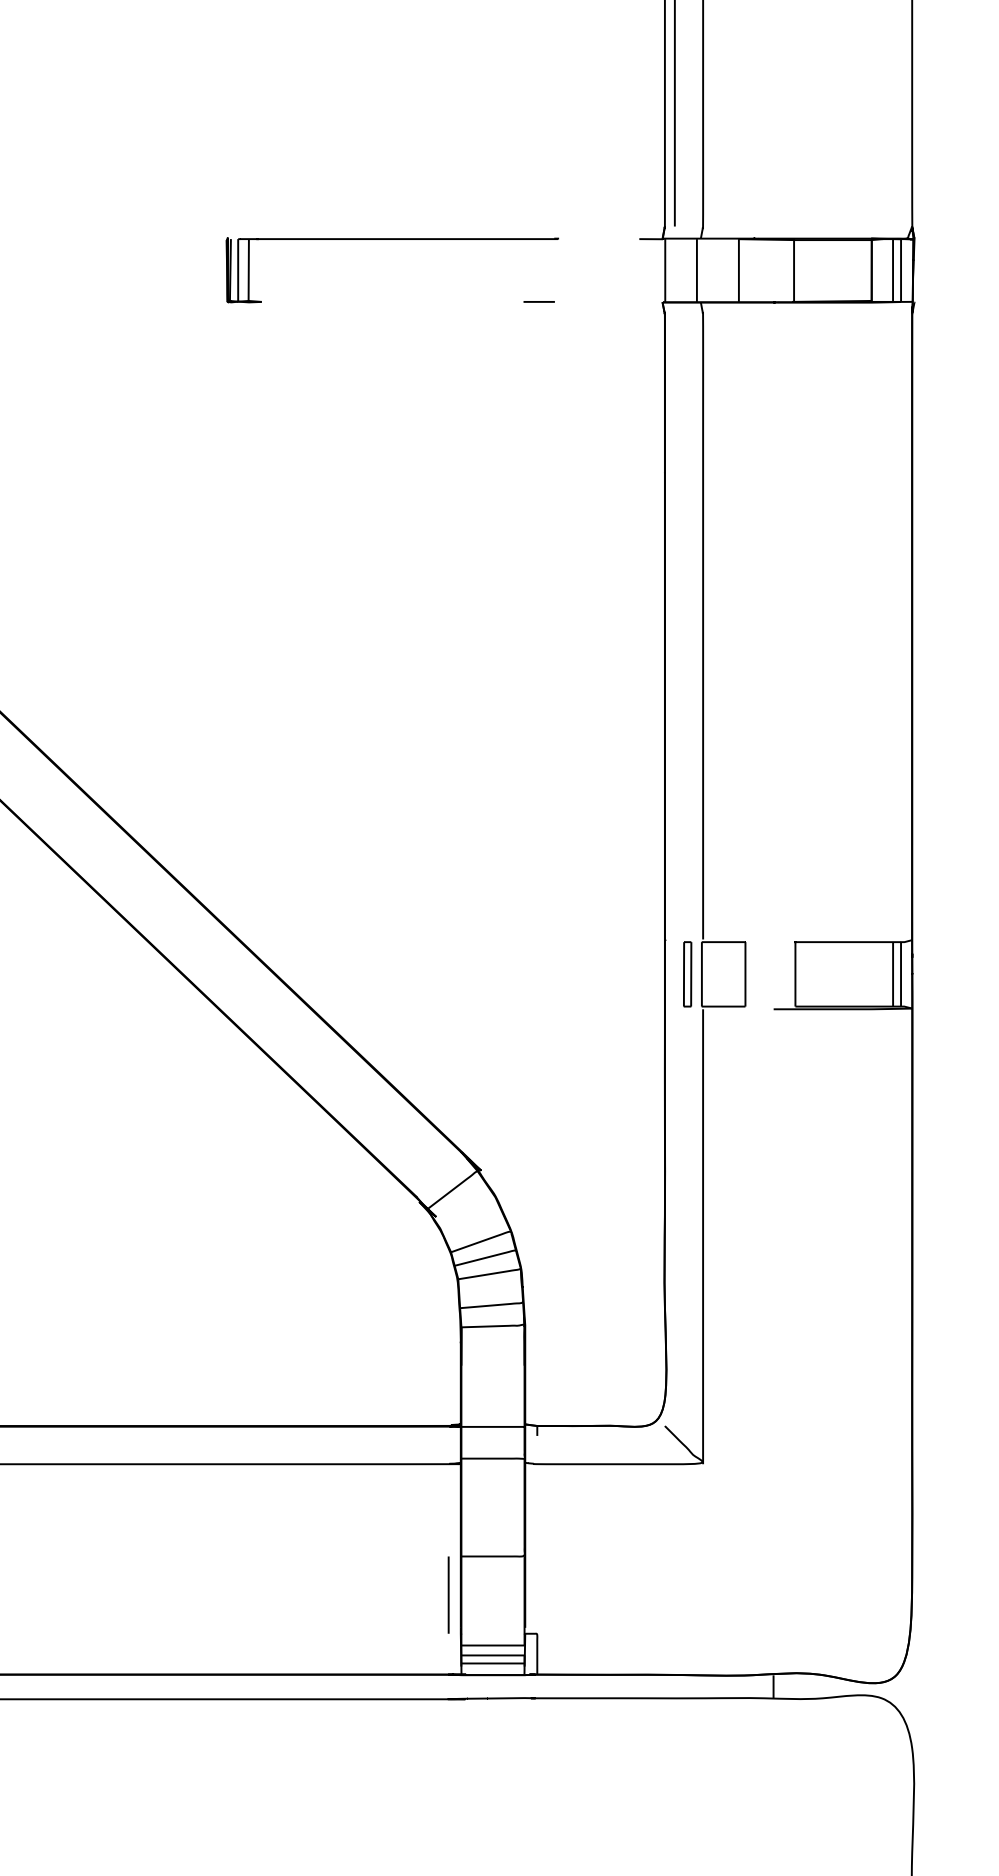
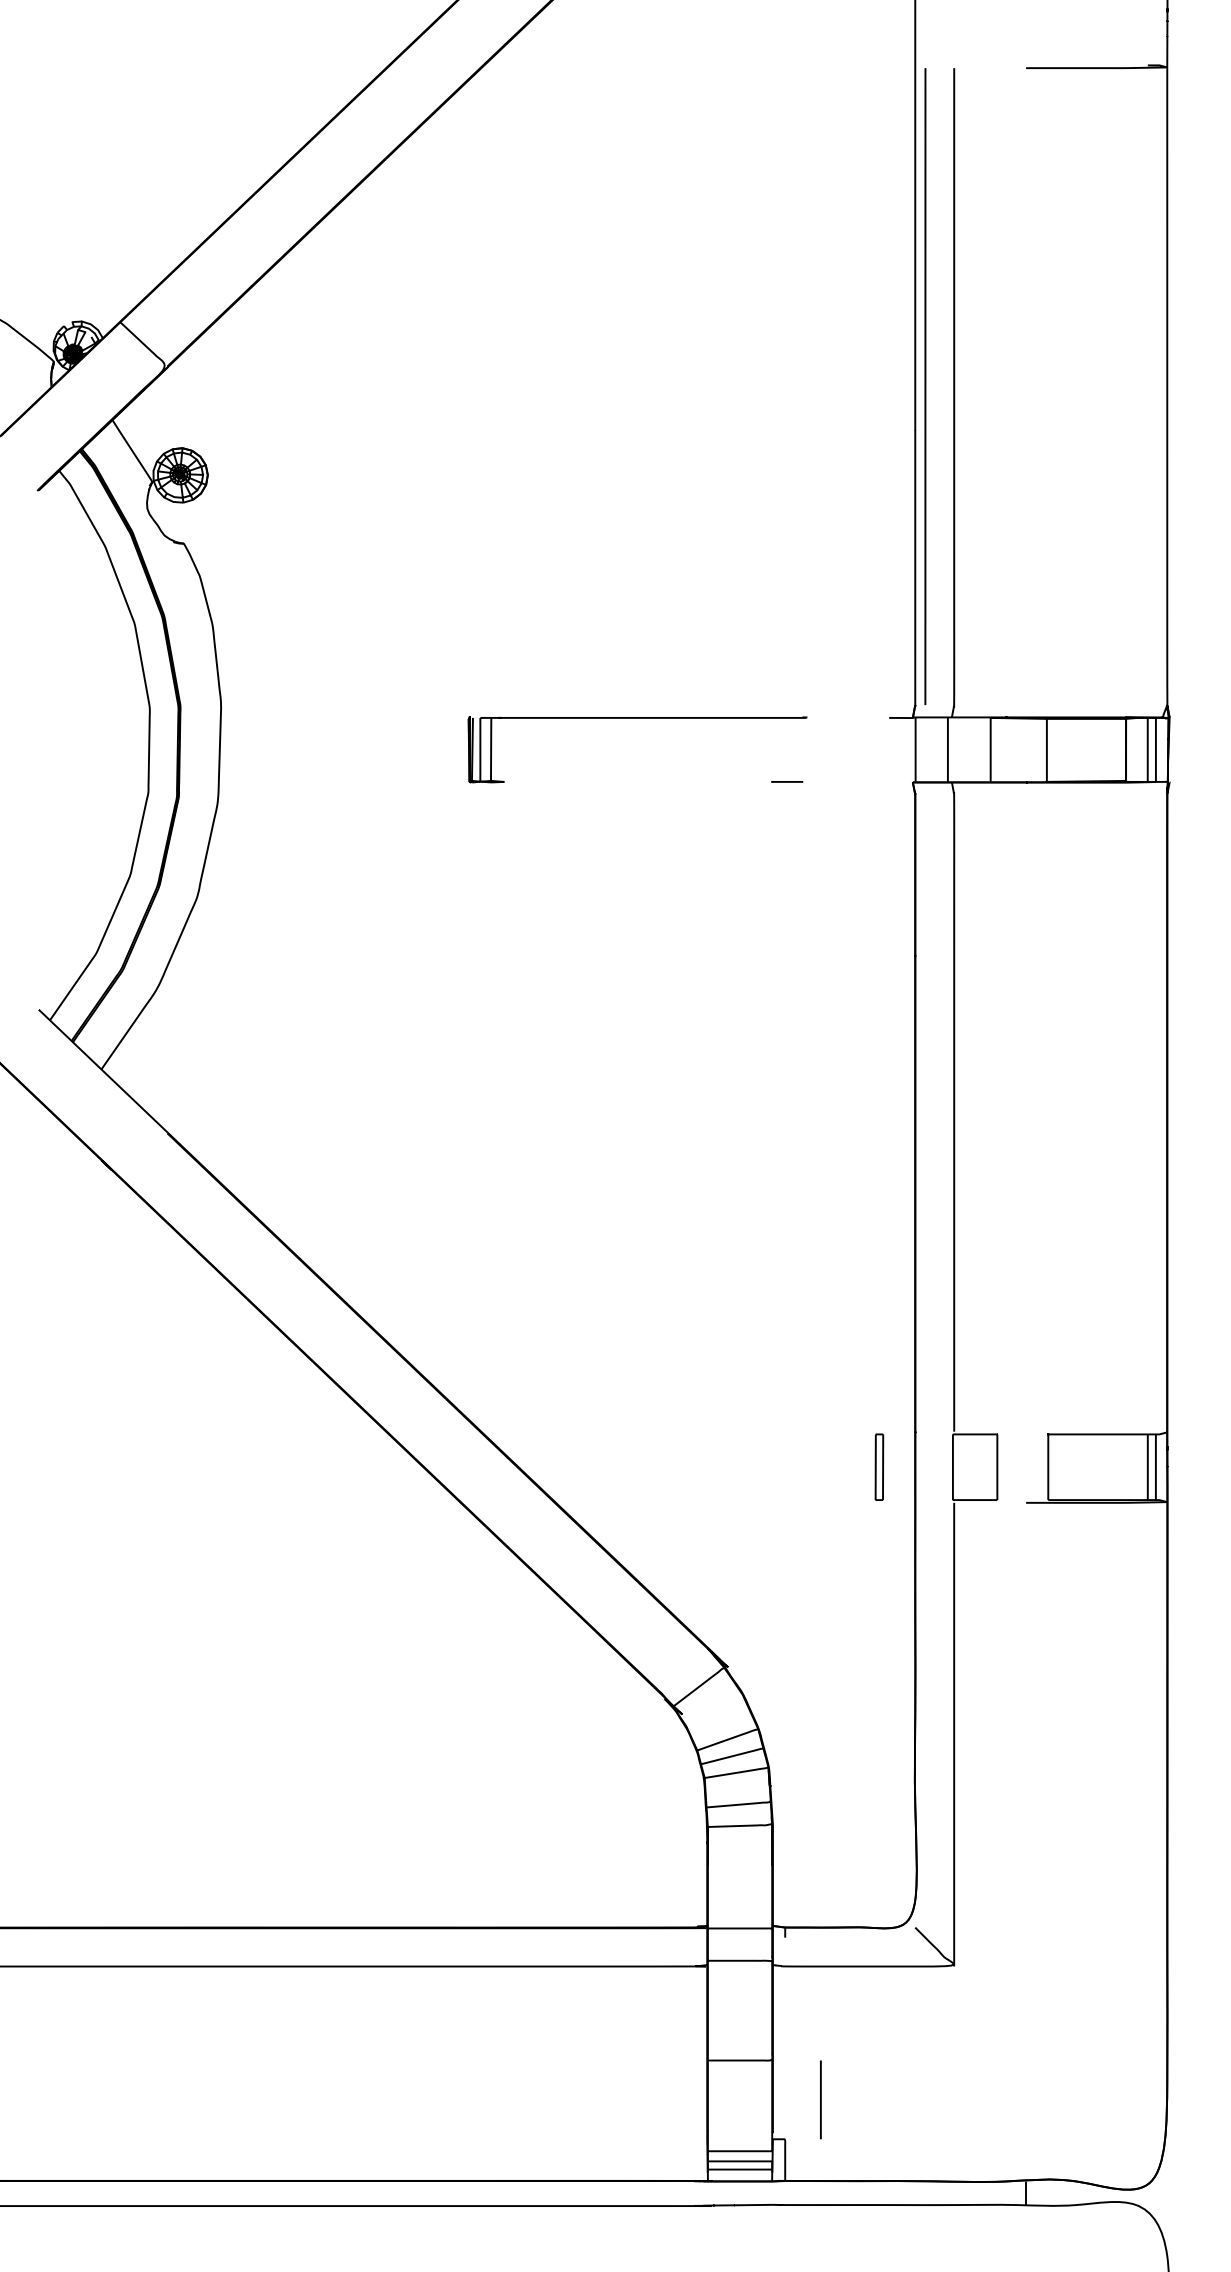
part: (687, 973) -> (879, 1466), moved
line: (448, 1594) -> (820, 2099), moved

